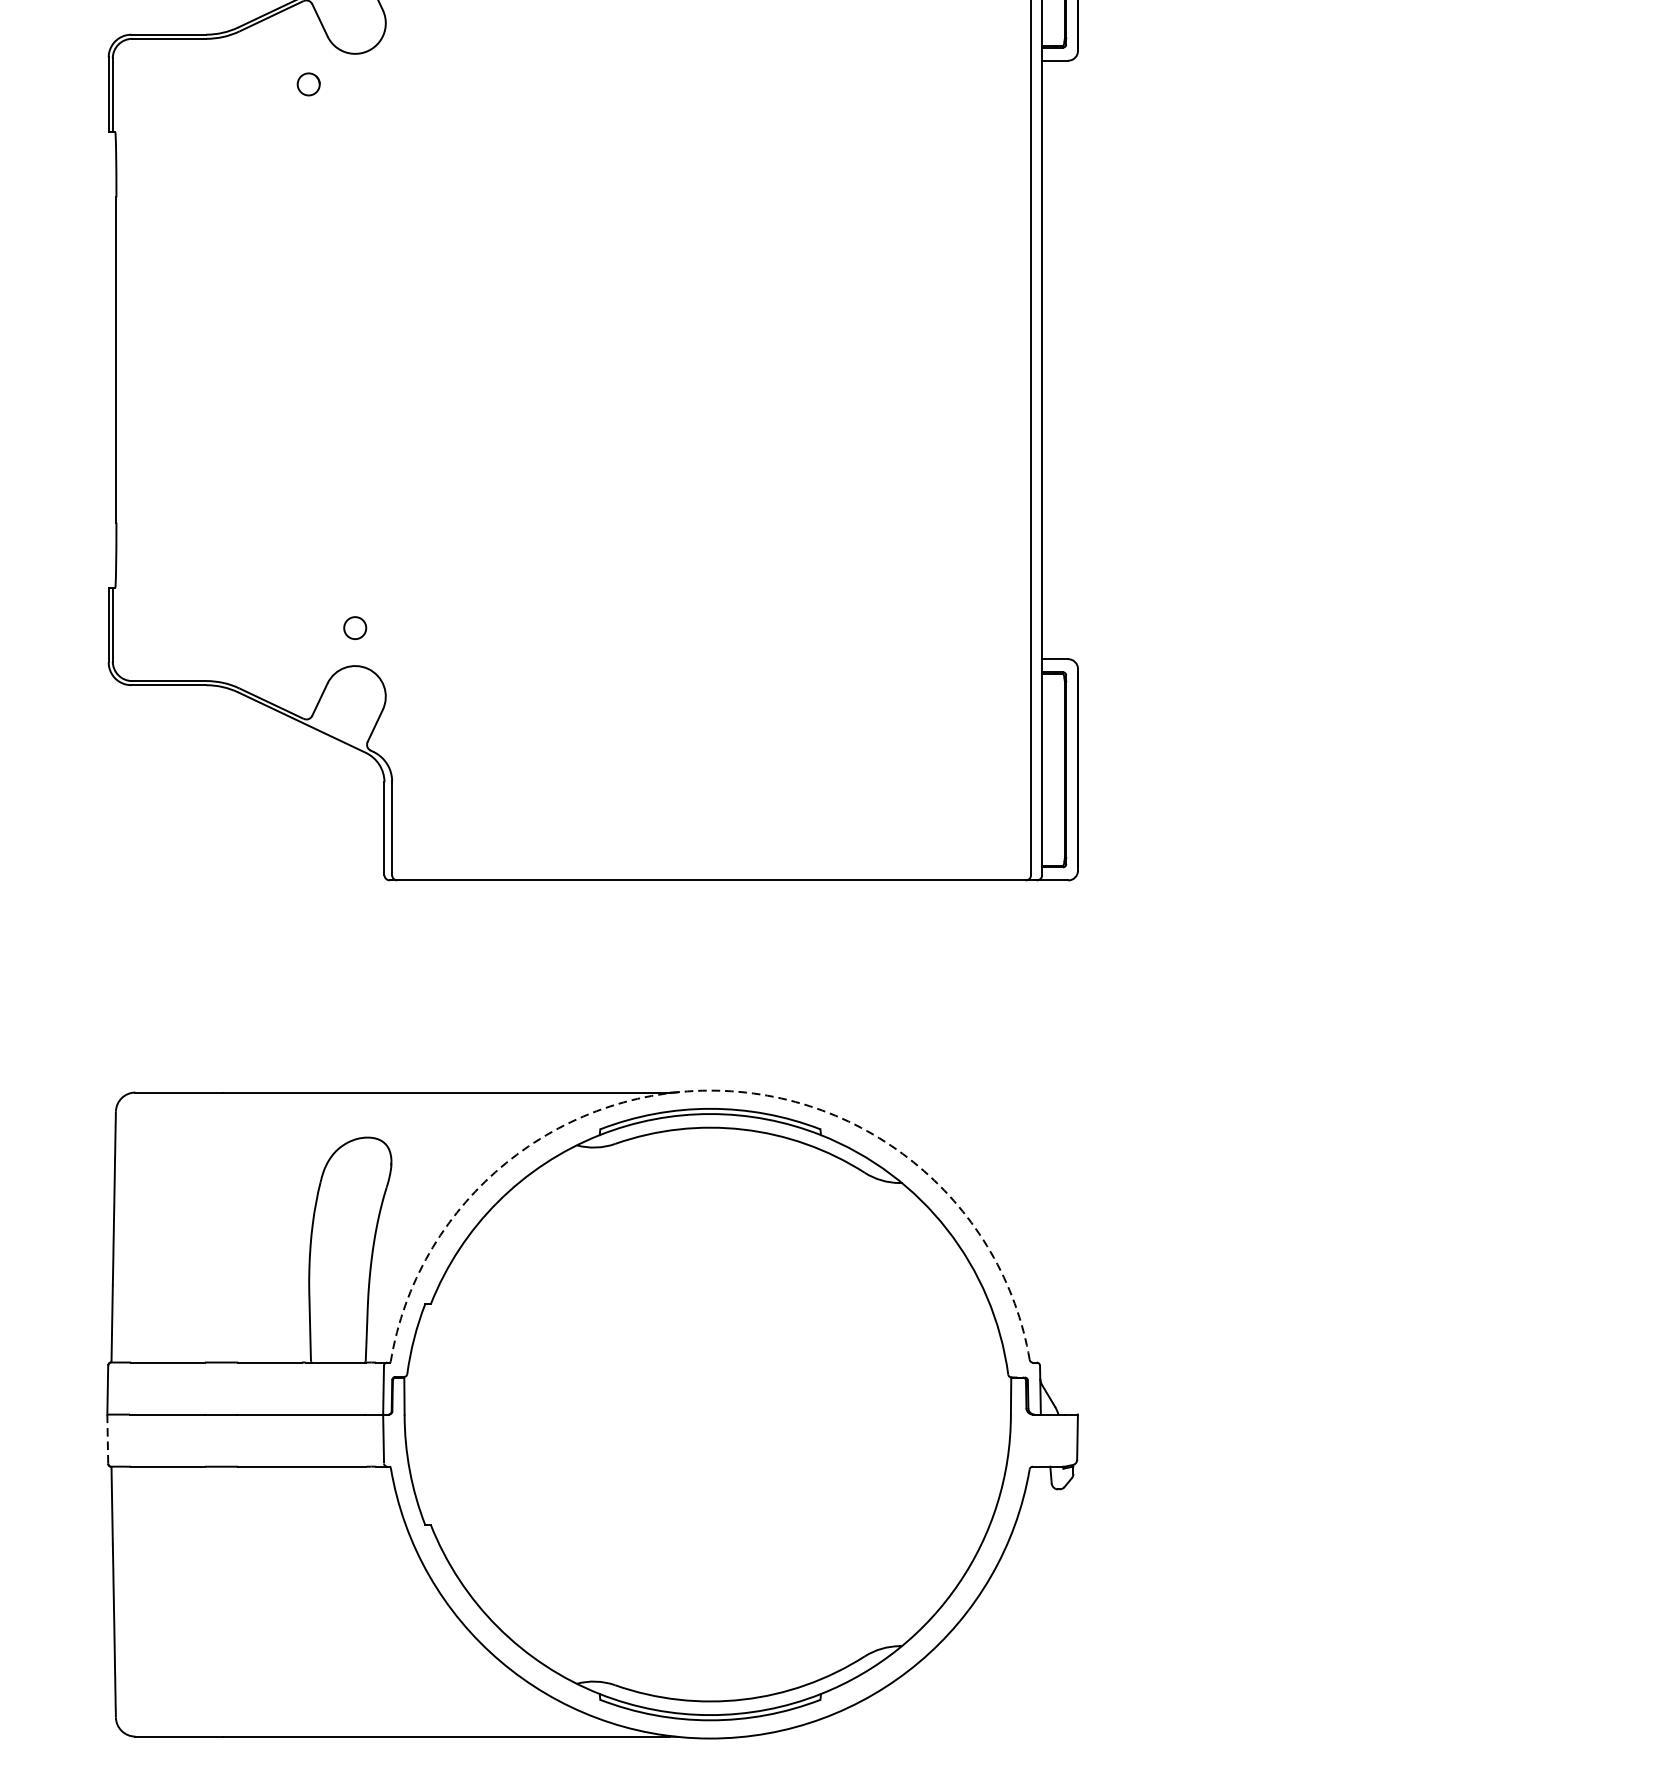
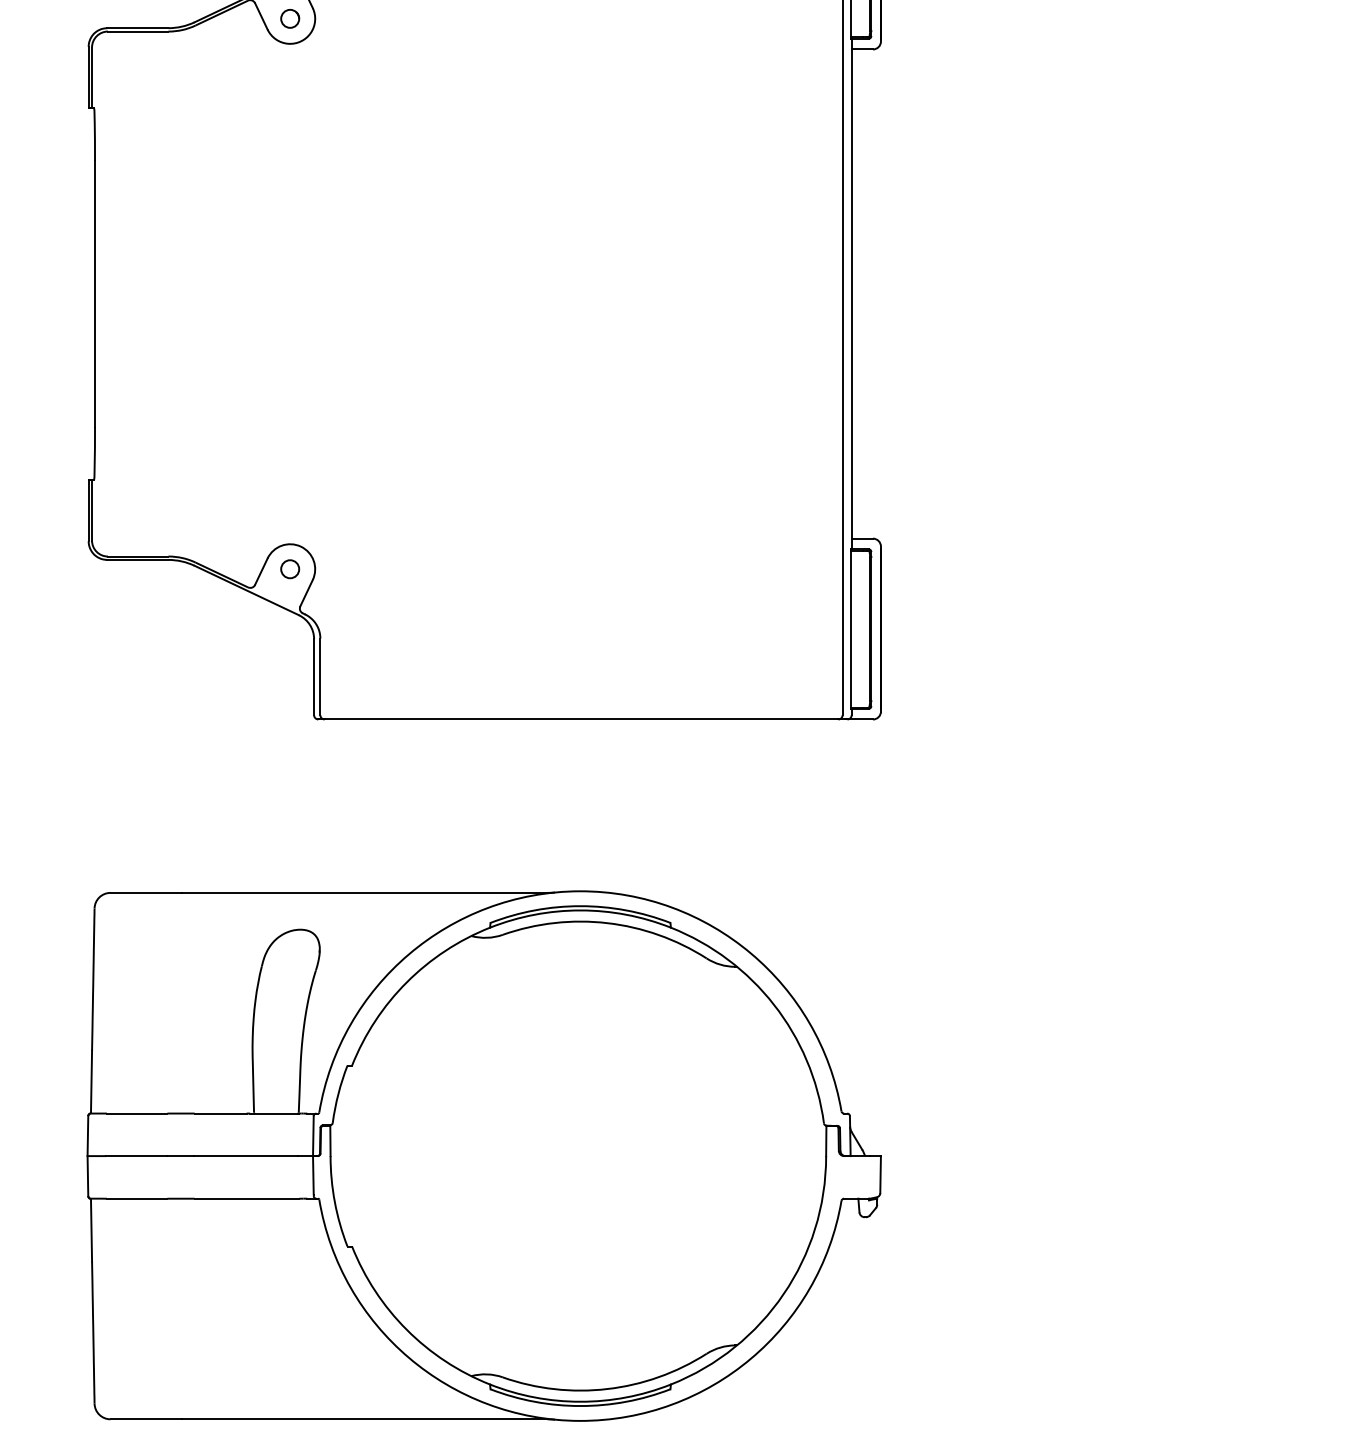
circle: (309, 84) -> (290, 18), moved
circle: (355, 628) -> (290, 569), moved
arc: (709, 1090) -> (579, 891), dashed -> solid
line: (107, 1439) -> (87, 1176), dashed -> solid

